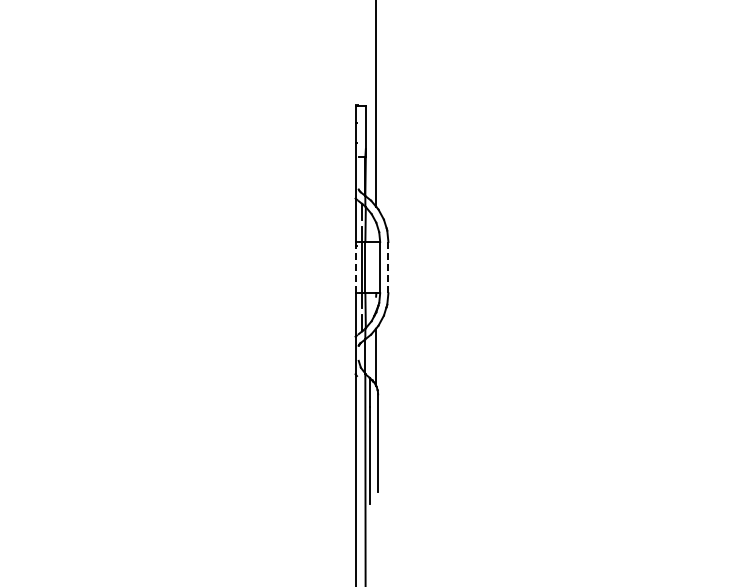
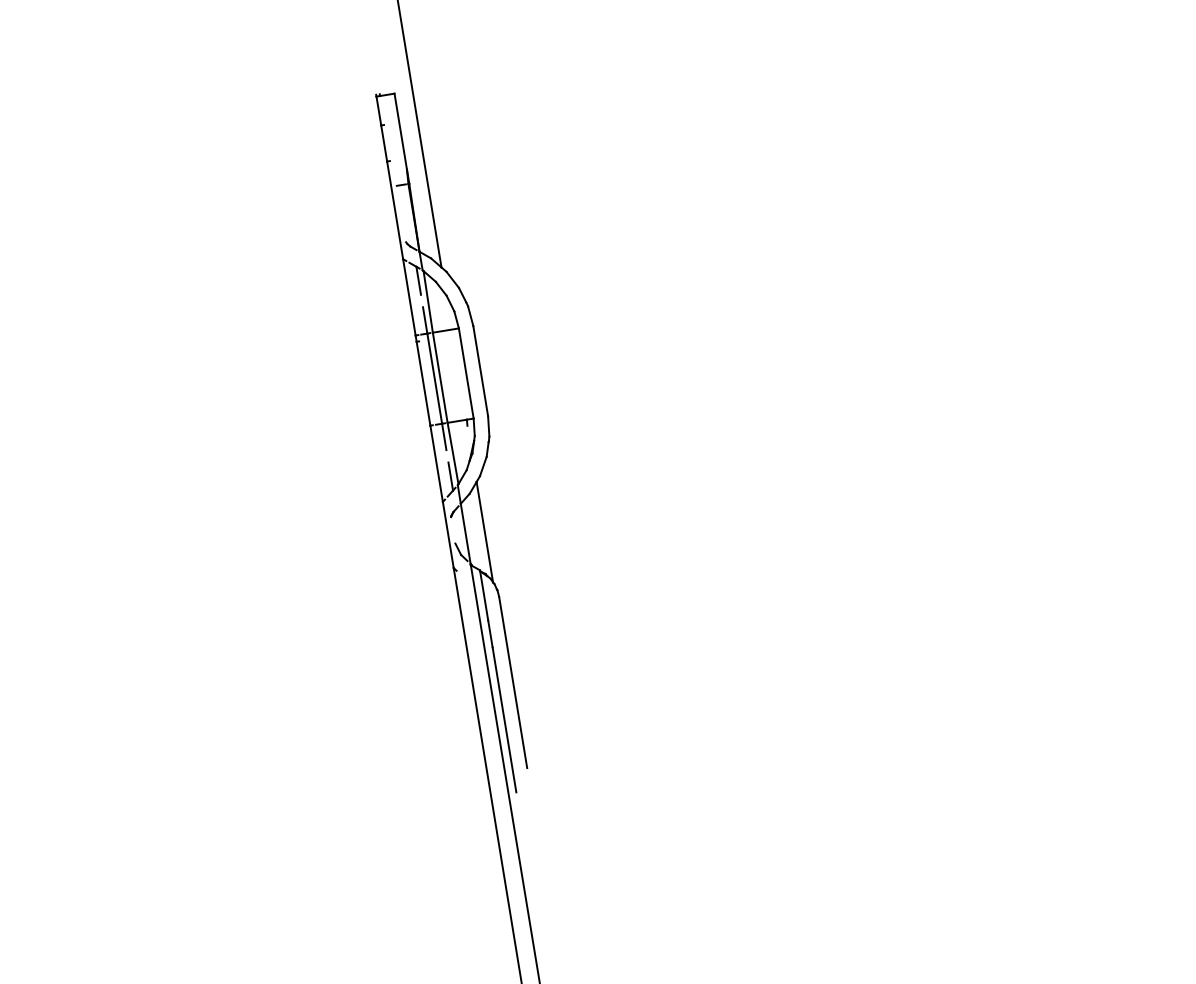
line: (388, 267) -> (480, 370), dashed -> solid
line: (355, 269) -> (423, 383), dashed -> solid

